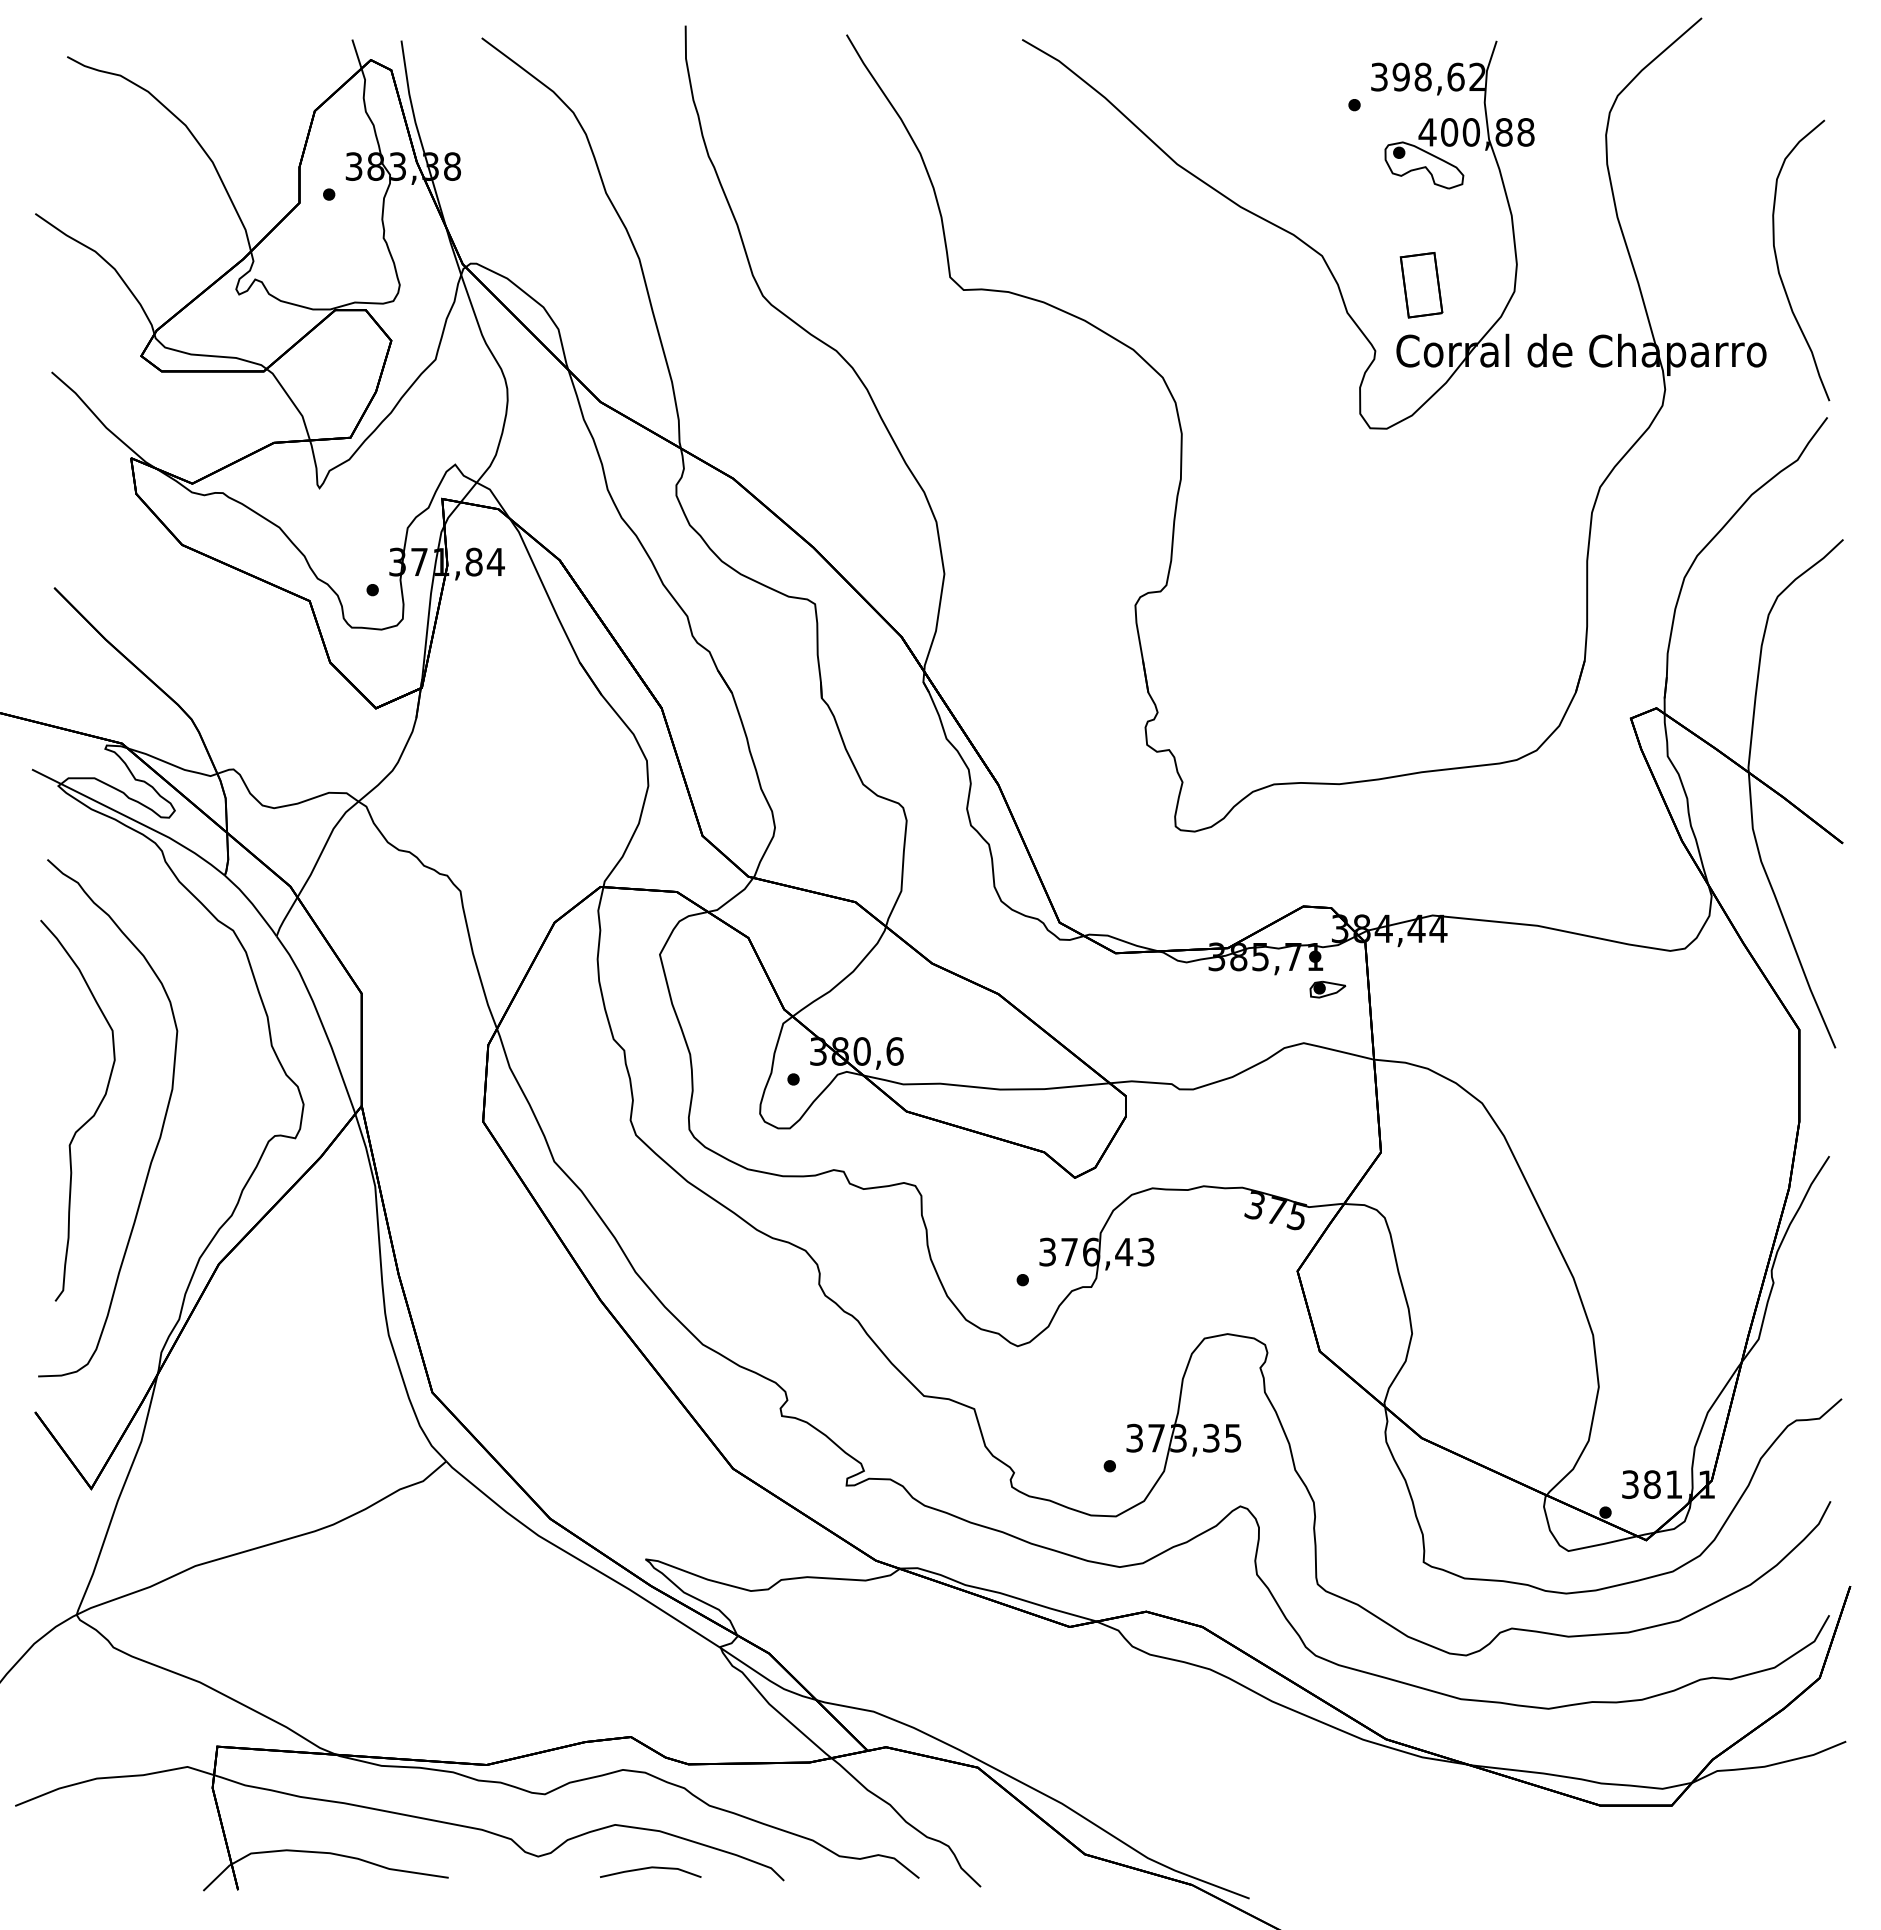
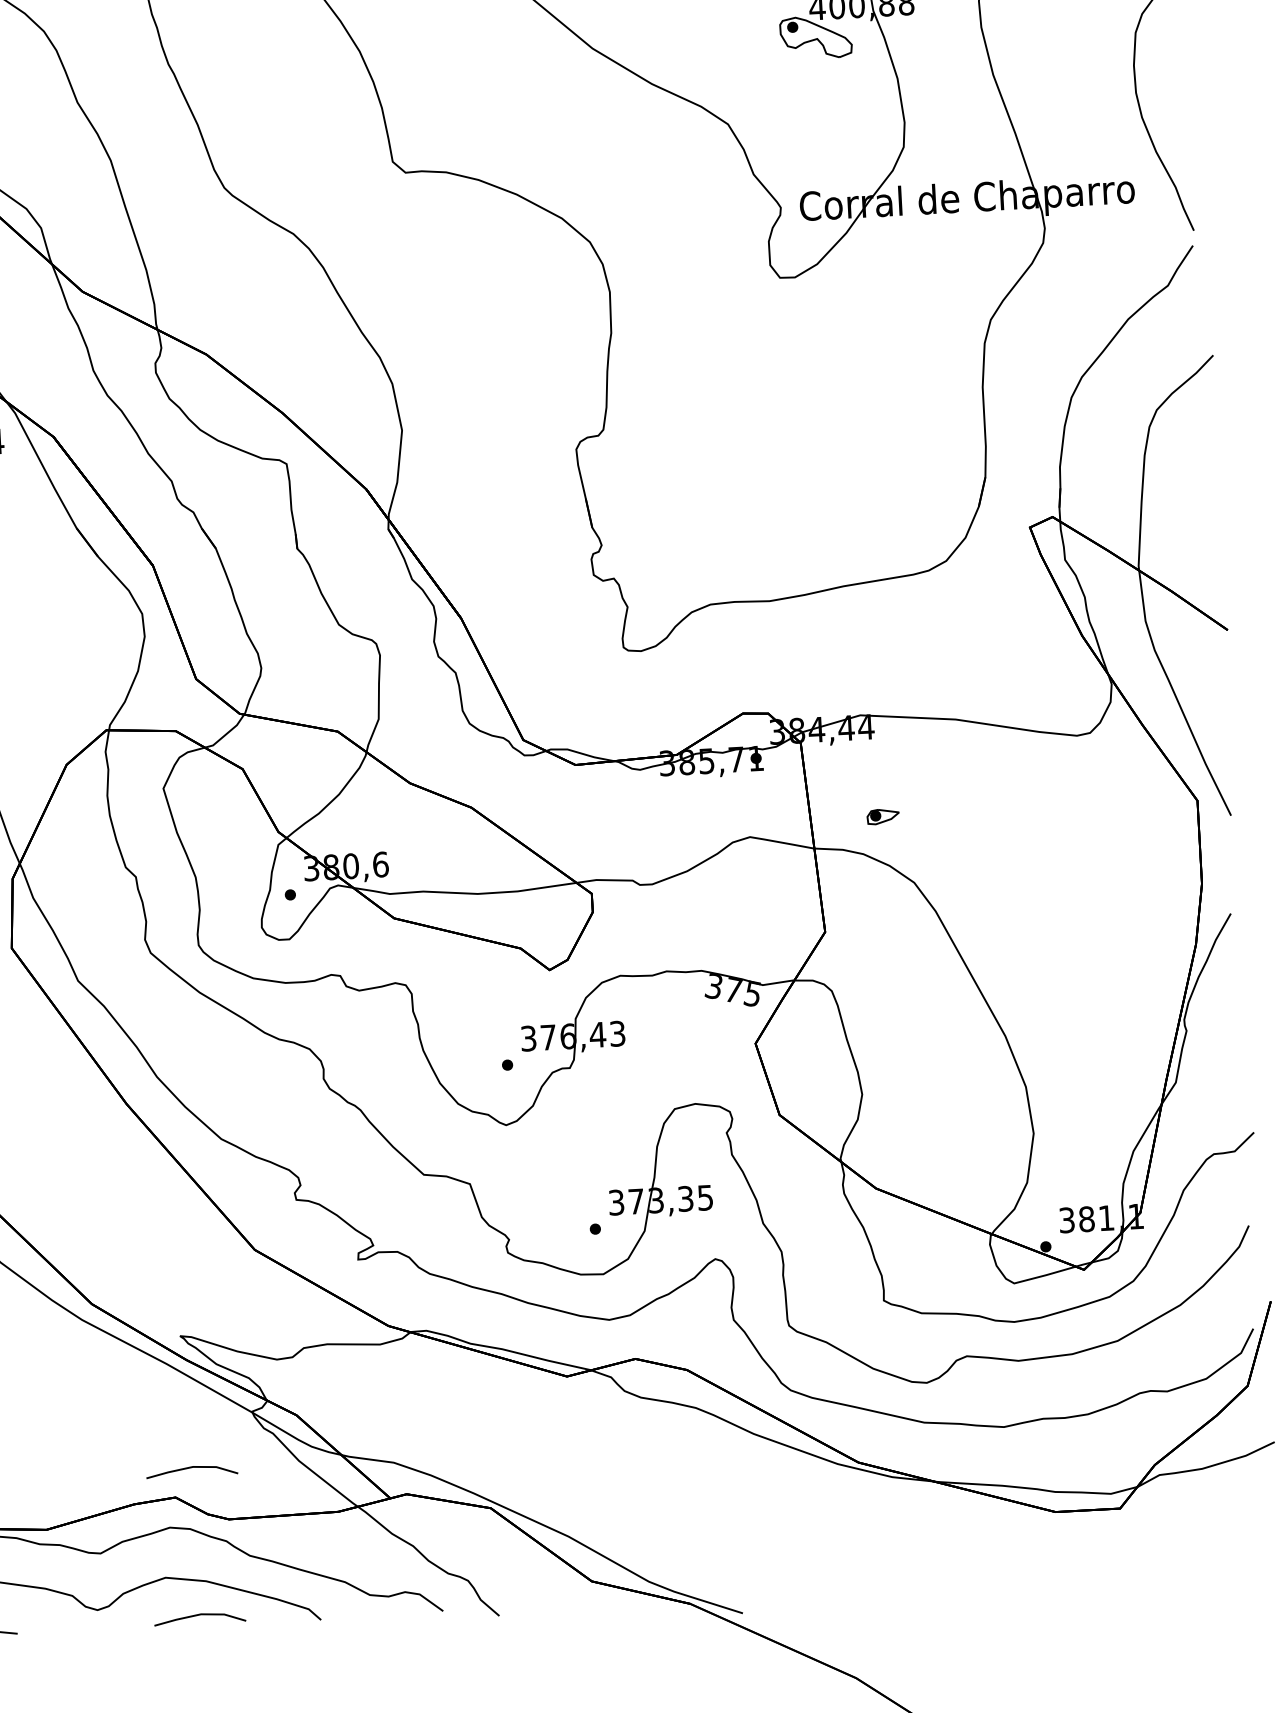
part: (1421, 285) -> (819, 146), removed
part: (1327, 989) -> (882, 816), moved
line: (650, 1705) -> (191, 1468), added

